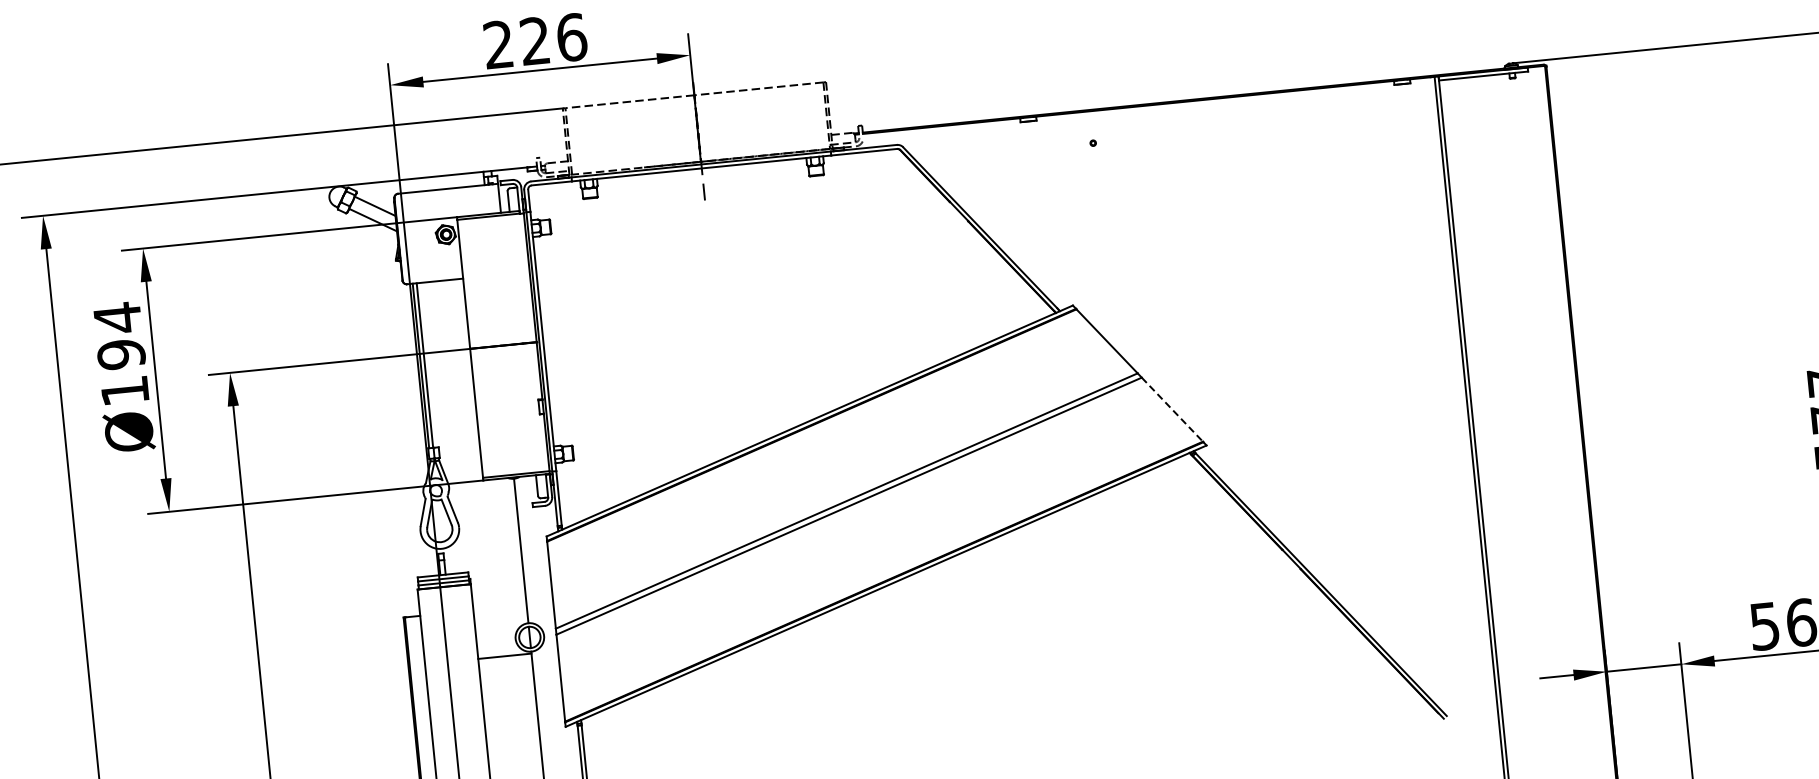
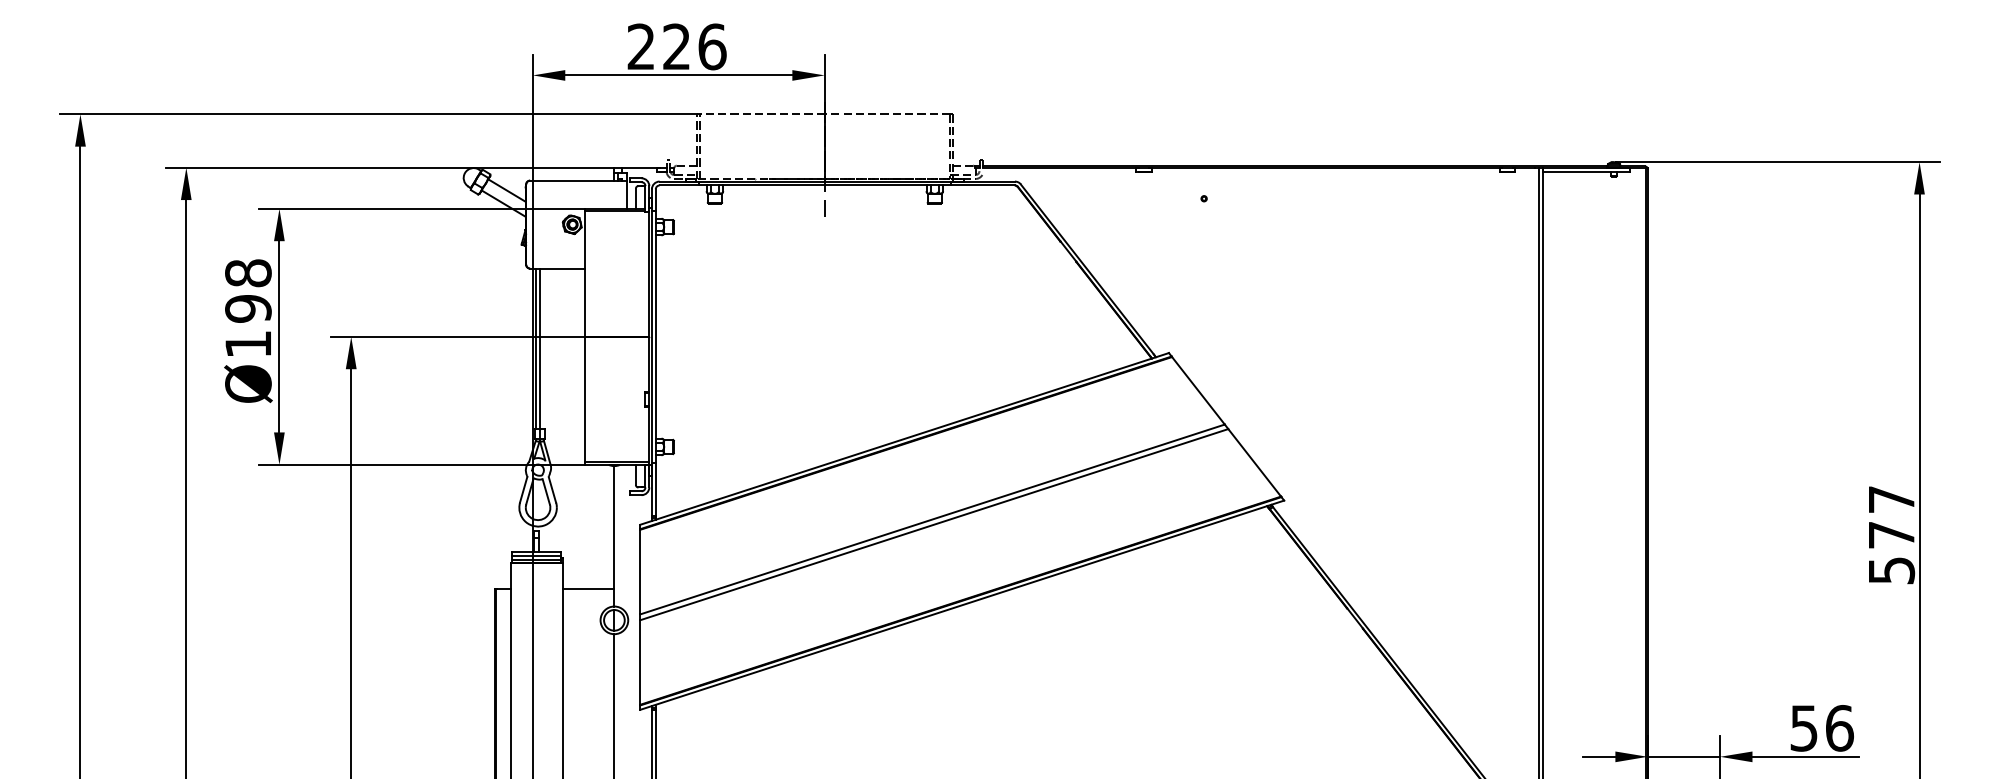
text: (117, 318) -> (248, 273), Ø194 -> Ø198
line: (1172, 409) -> (1254, 462), dashed -> solid
line: (504, 656) -> (588, 589), moved

